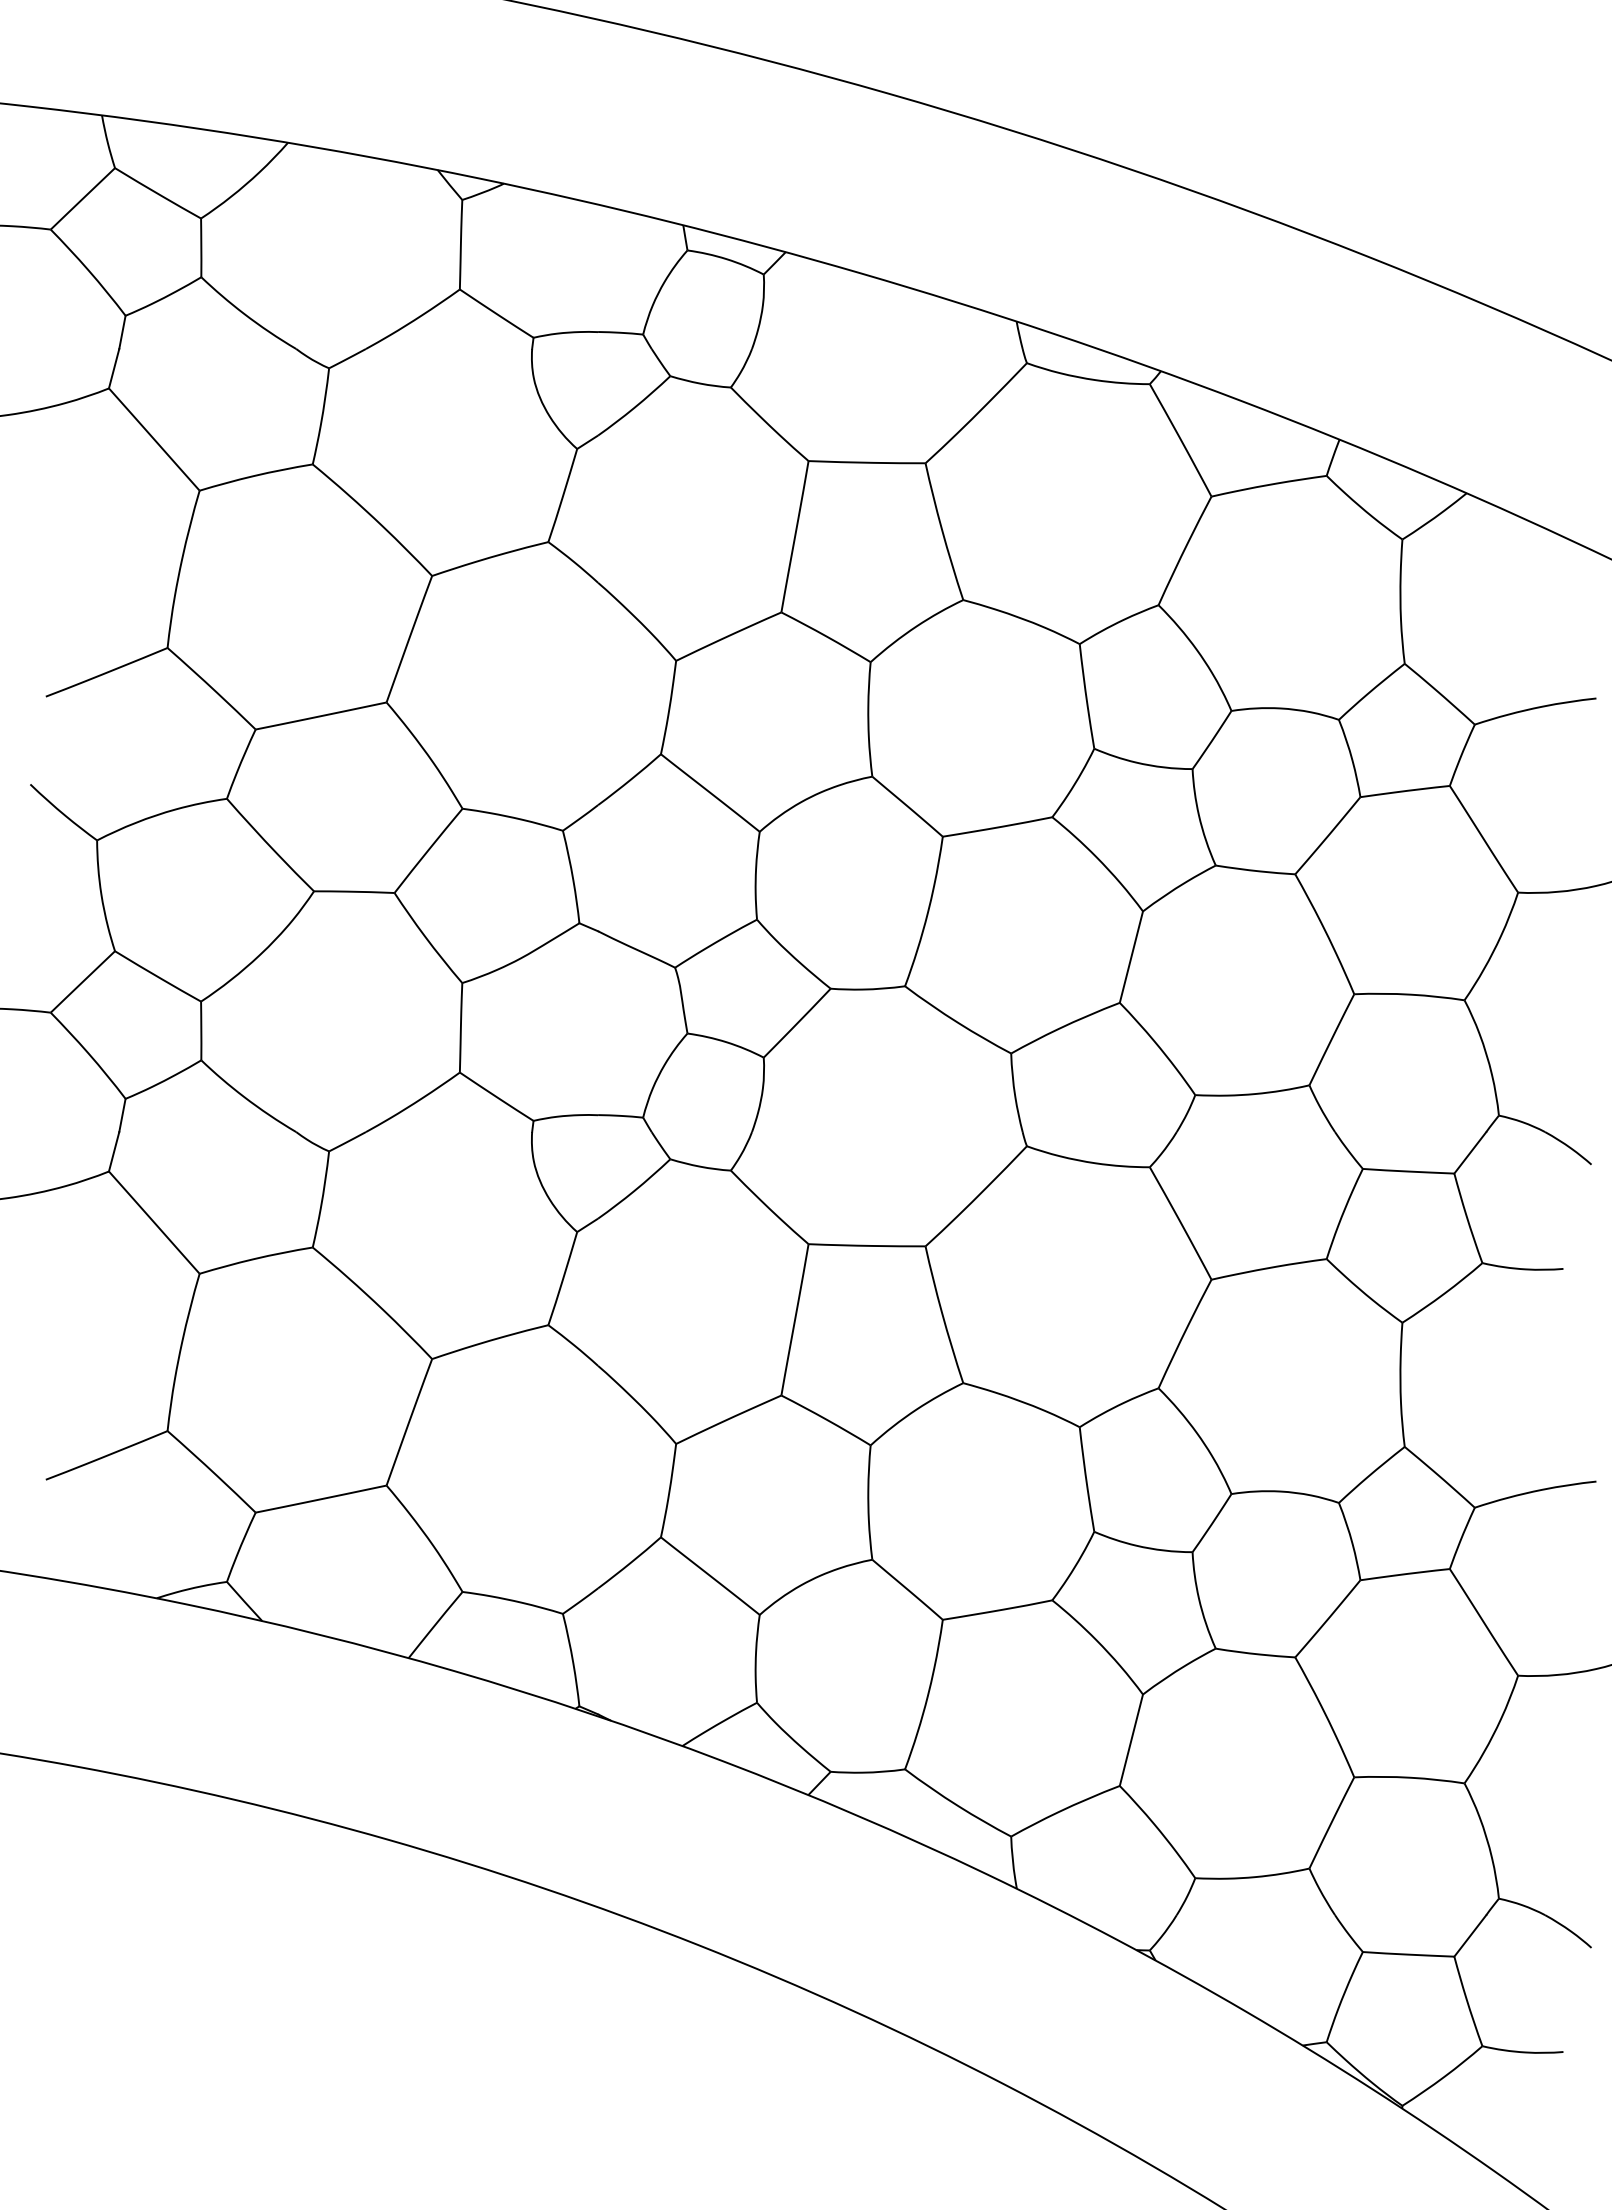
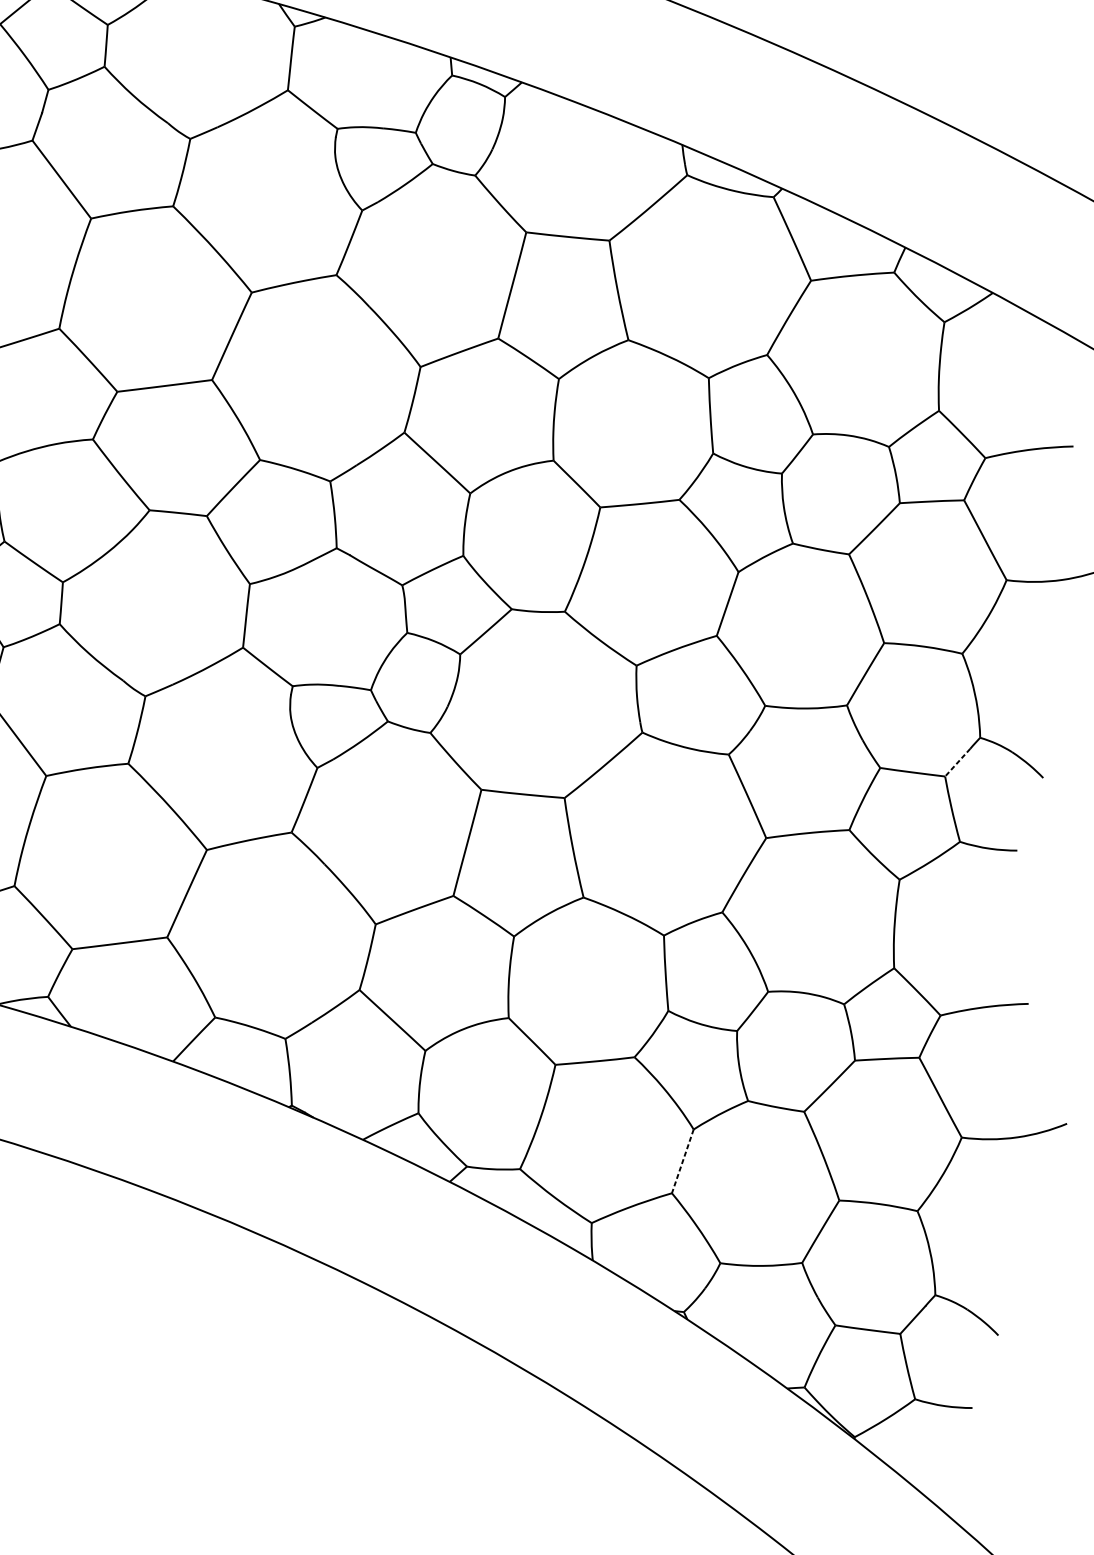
line: (1470, 1153) -> (957, 763), solid -> dashed
line: (1131, 1740) -> (682, 1161), solid -> dashed

